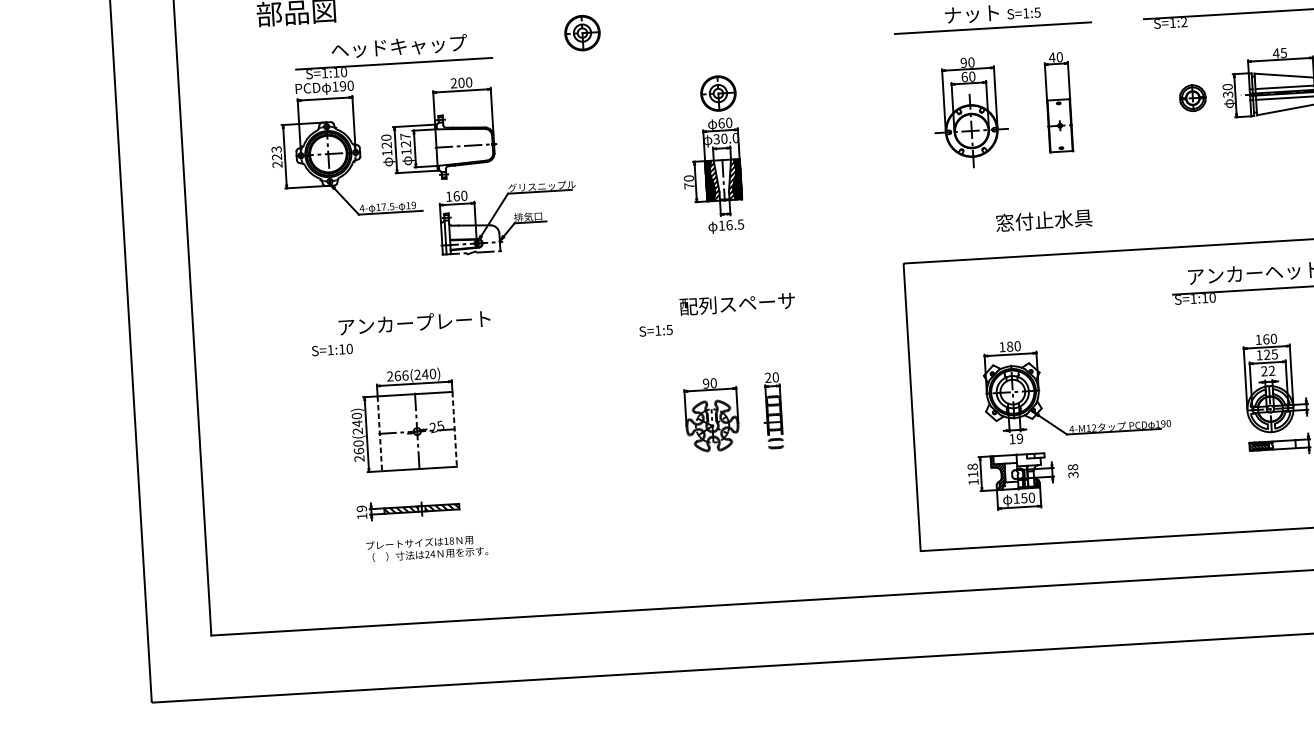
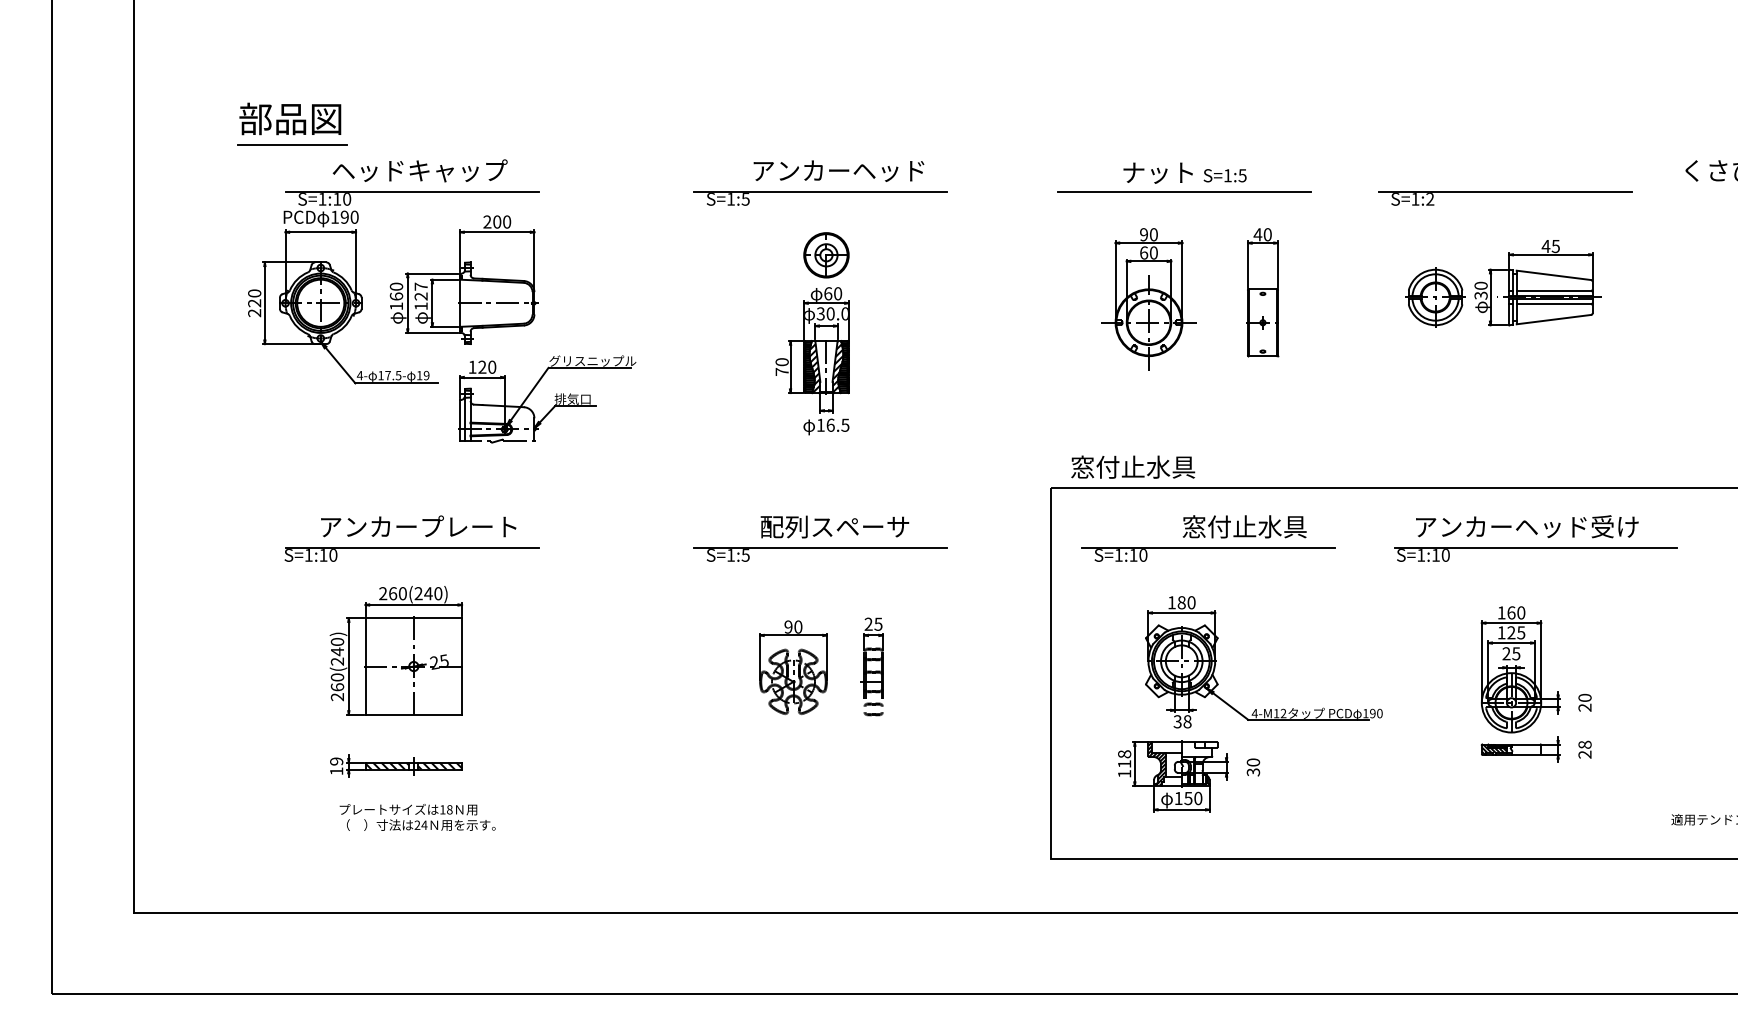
line: (299, 32) -> (292, 144), added
part: (582, 33) -> (656, 167), removed
part: (710, 37) -> (820, 182), added
part: (1192, 98) -> (1435, 297), size x1.67
text: (386, 145) -> (396, 296), 120 -> 160
text: (276, 149) -> (254, 293), 223 -> 220
text: (456, 195) -> (482, 366), 160 -> 120
text: (1044, 219) -> (1133, 466), moved
part: (1027, 295) -> (1208, 538), added
line: (727, 321) -> (820, 548), added
line: (410, 340) -> (411, 548), added
text: (1272, 370) -> (1516, 653), 22 -> 25
text: (405, 375) -> (402, 593), 266(240) -> 260(240)
text: (775, 376) -> (878, 623), 20 -> 25
line: (455, 430) -> (462, 667), dashed -> solid
line: (379, 434) -> (365, 667), dashed -> solid
text: (1016, 438) -> (1182, 721), 19 -> 38
text: (1073, 467) -> (1253, 762), 38 -> 30

